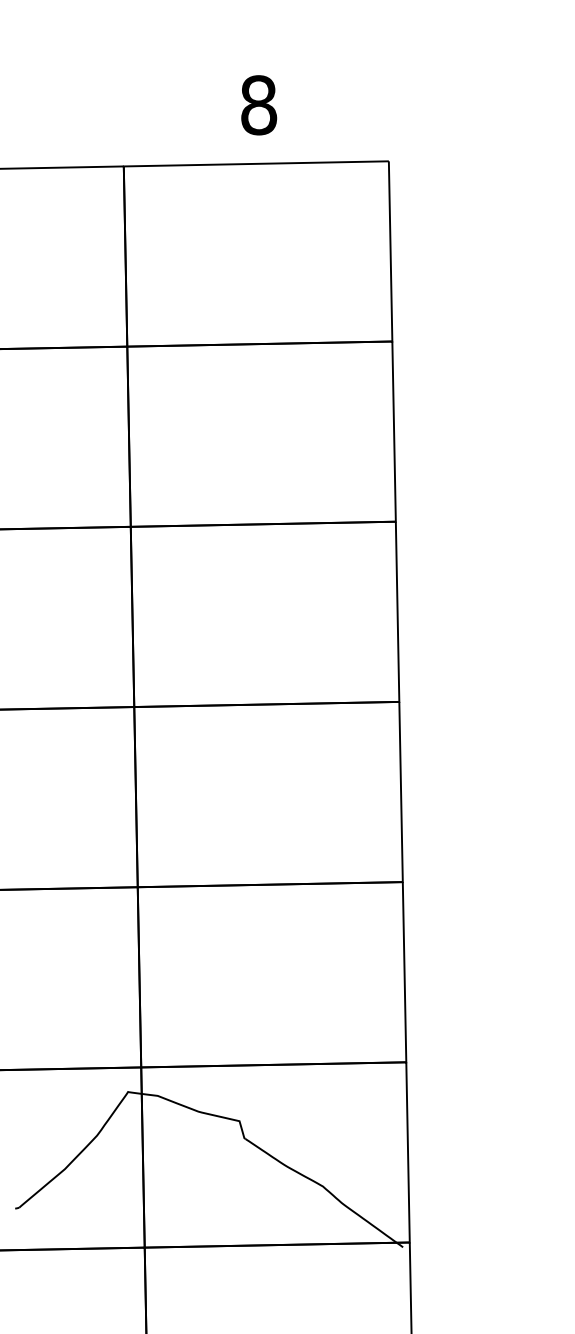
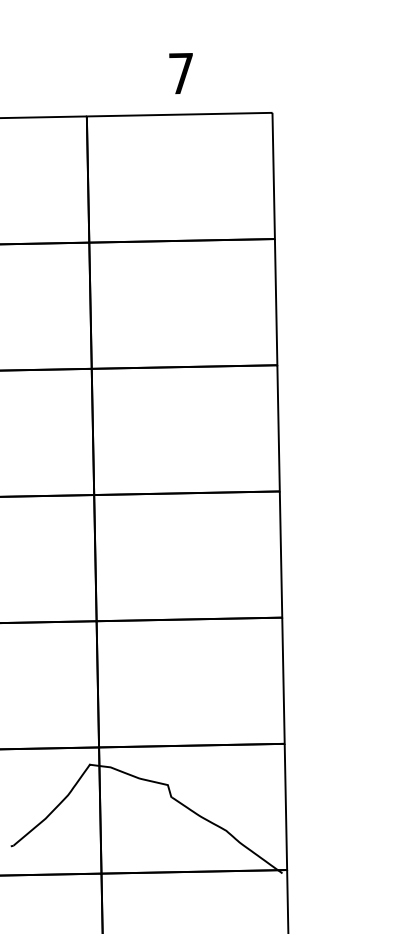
text: (258, 105) -> (181, 73), 8 -> 7

